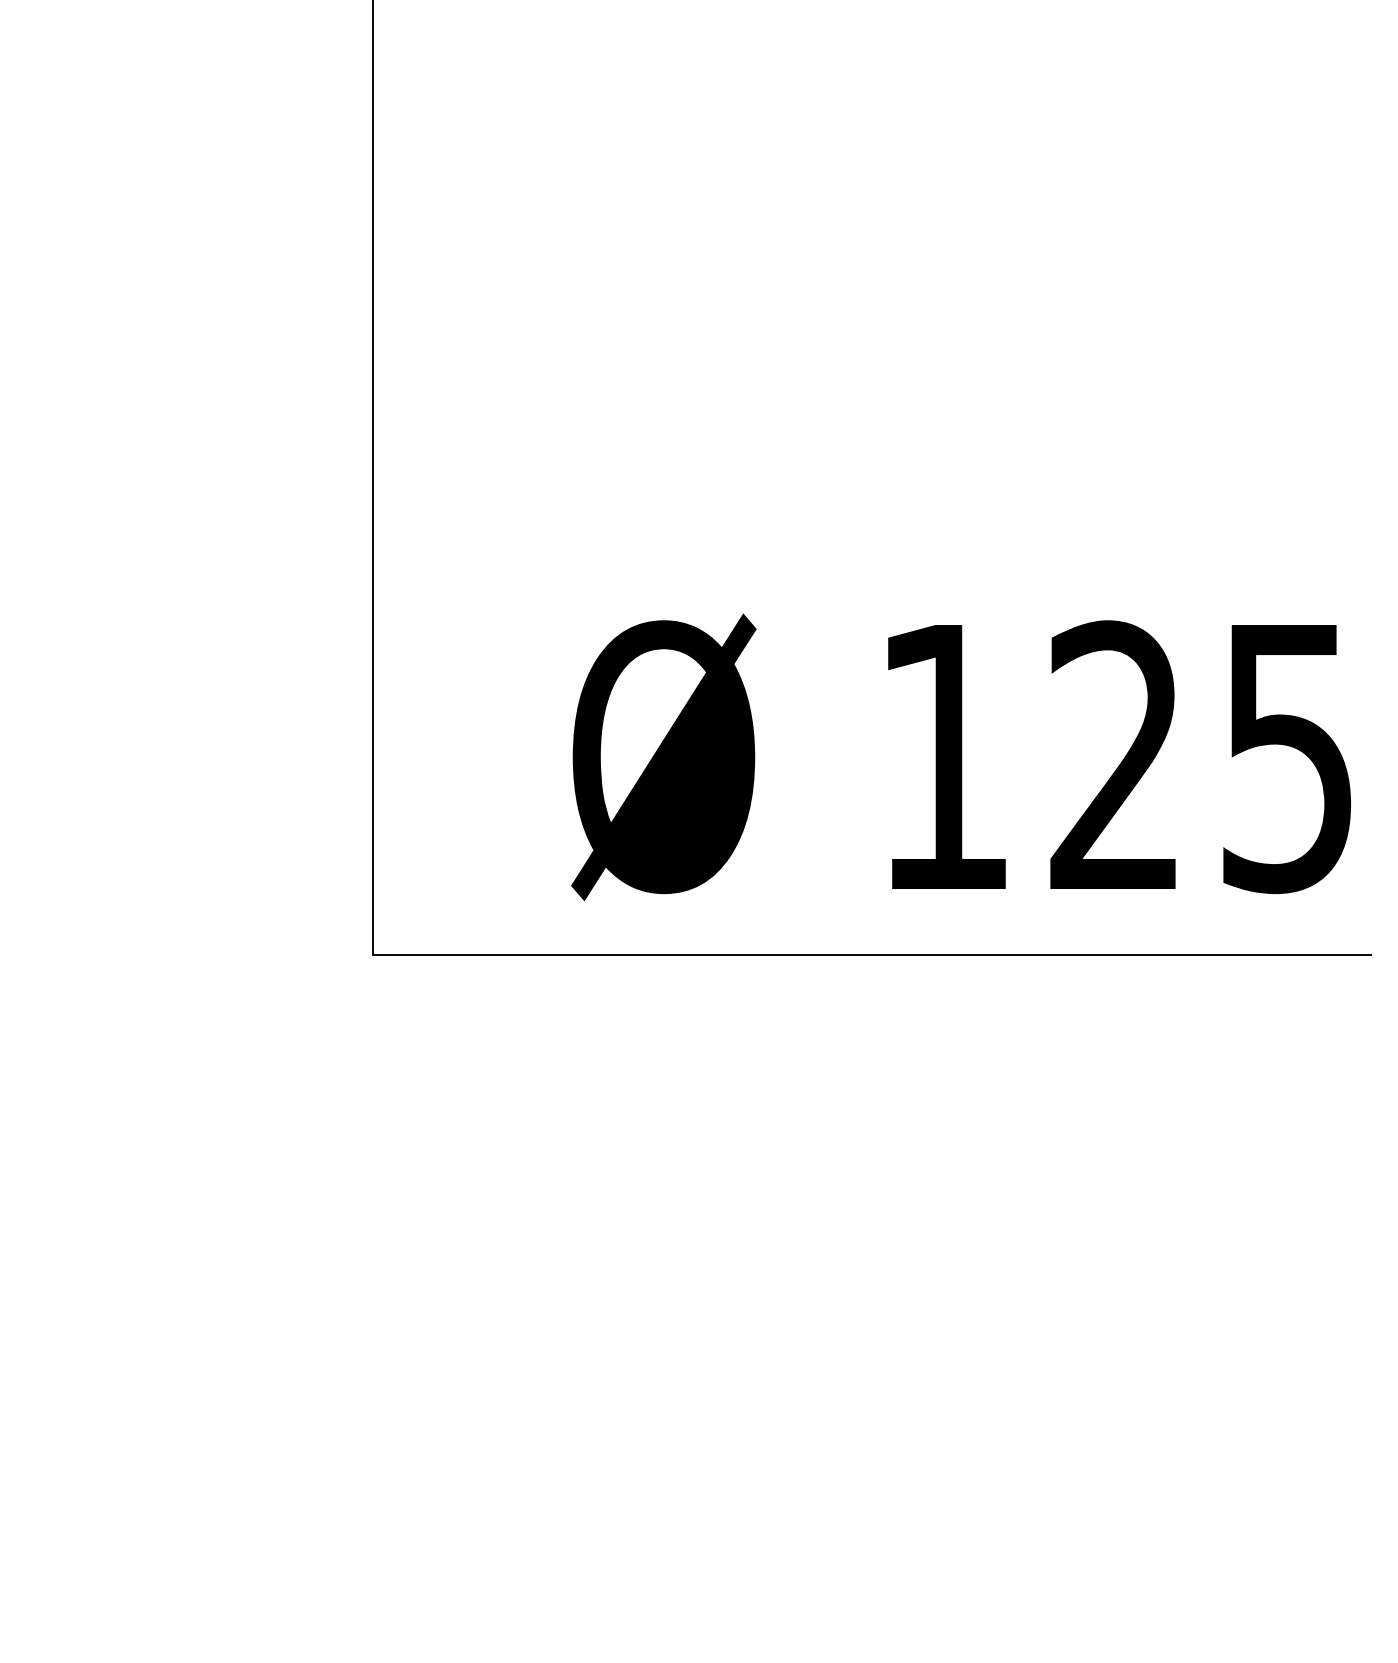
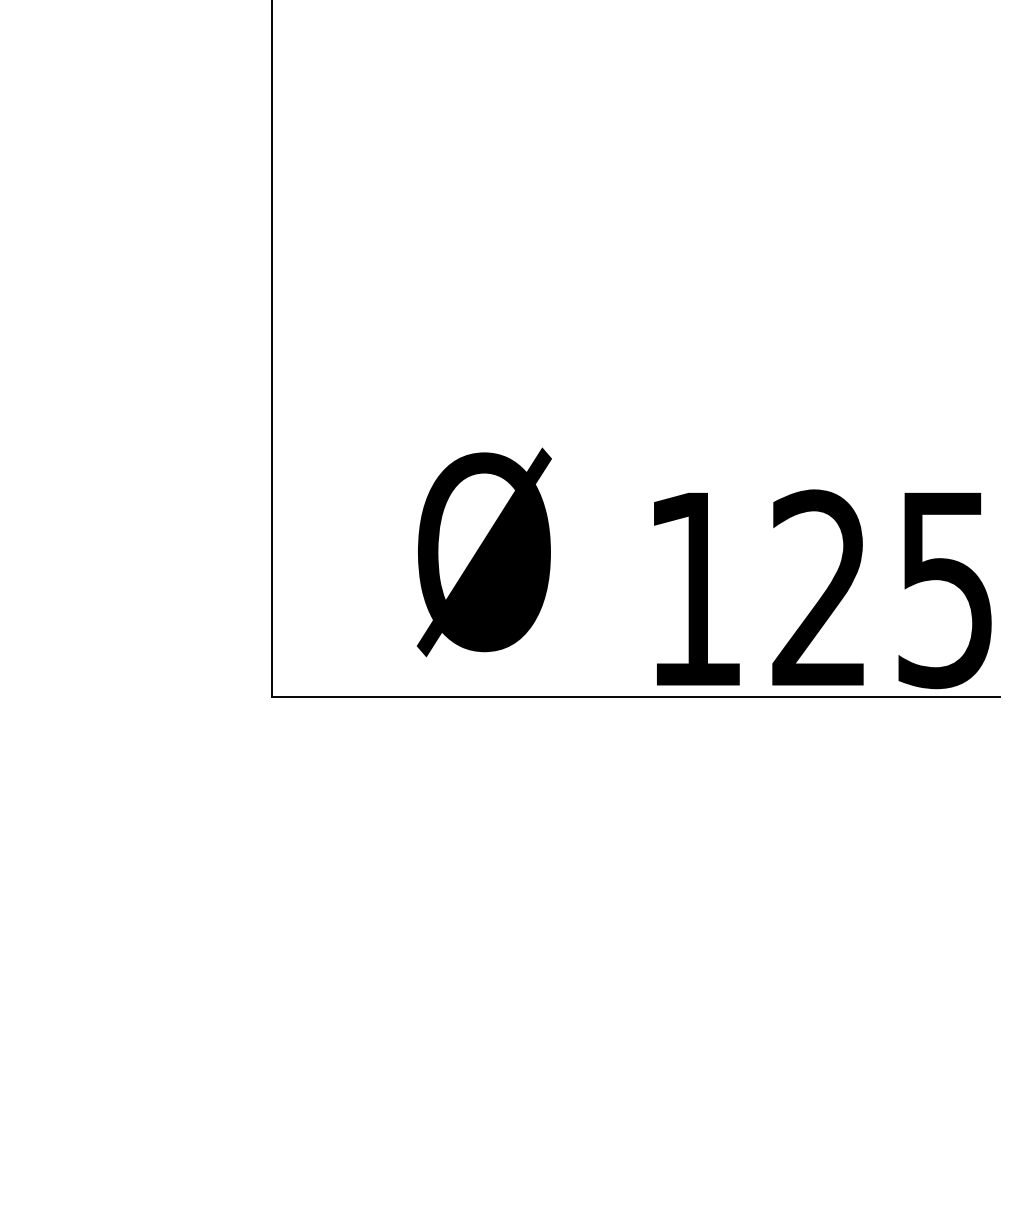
text: (1119, 757) -> (822, 589), moved

